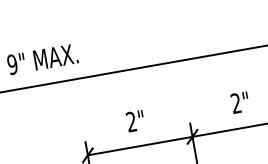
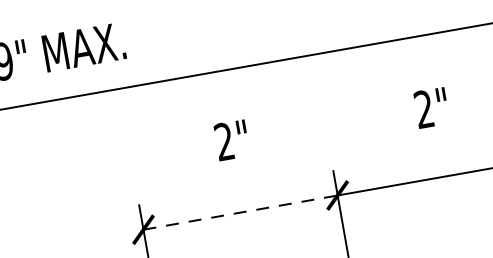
text: (239, 102) -> (430, 107), moved
text: (134, 121) -> (230, 141), moved
line: (140, 146) -> (241, 213), solid -> dashed

